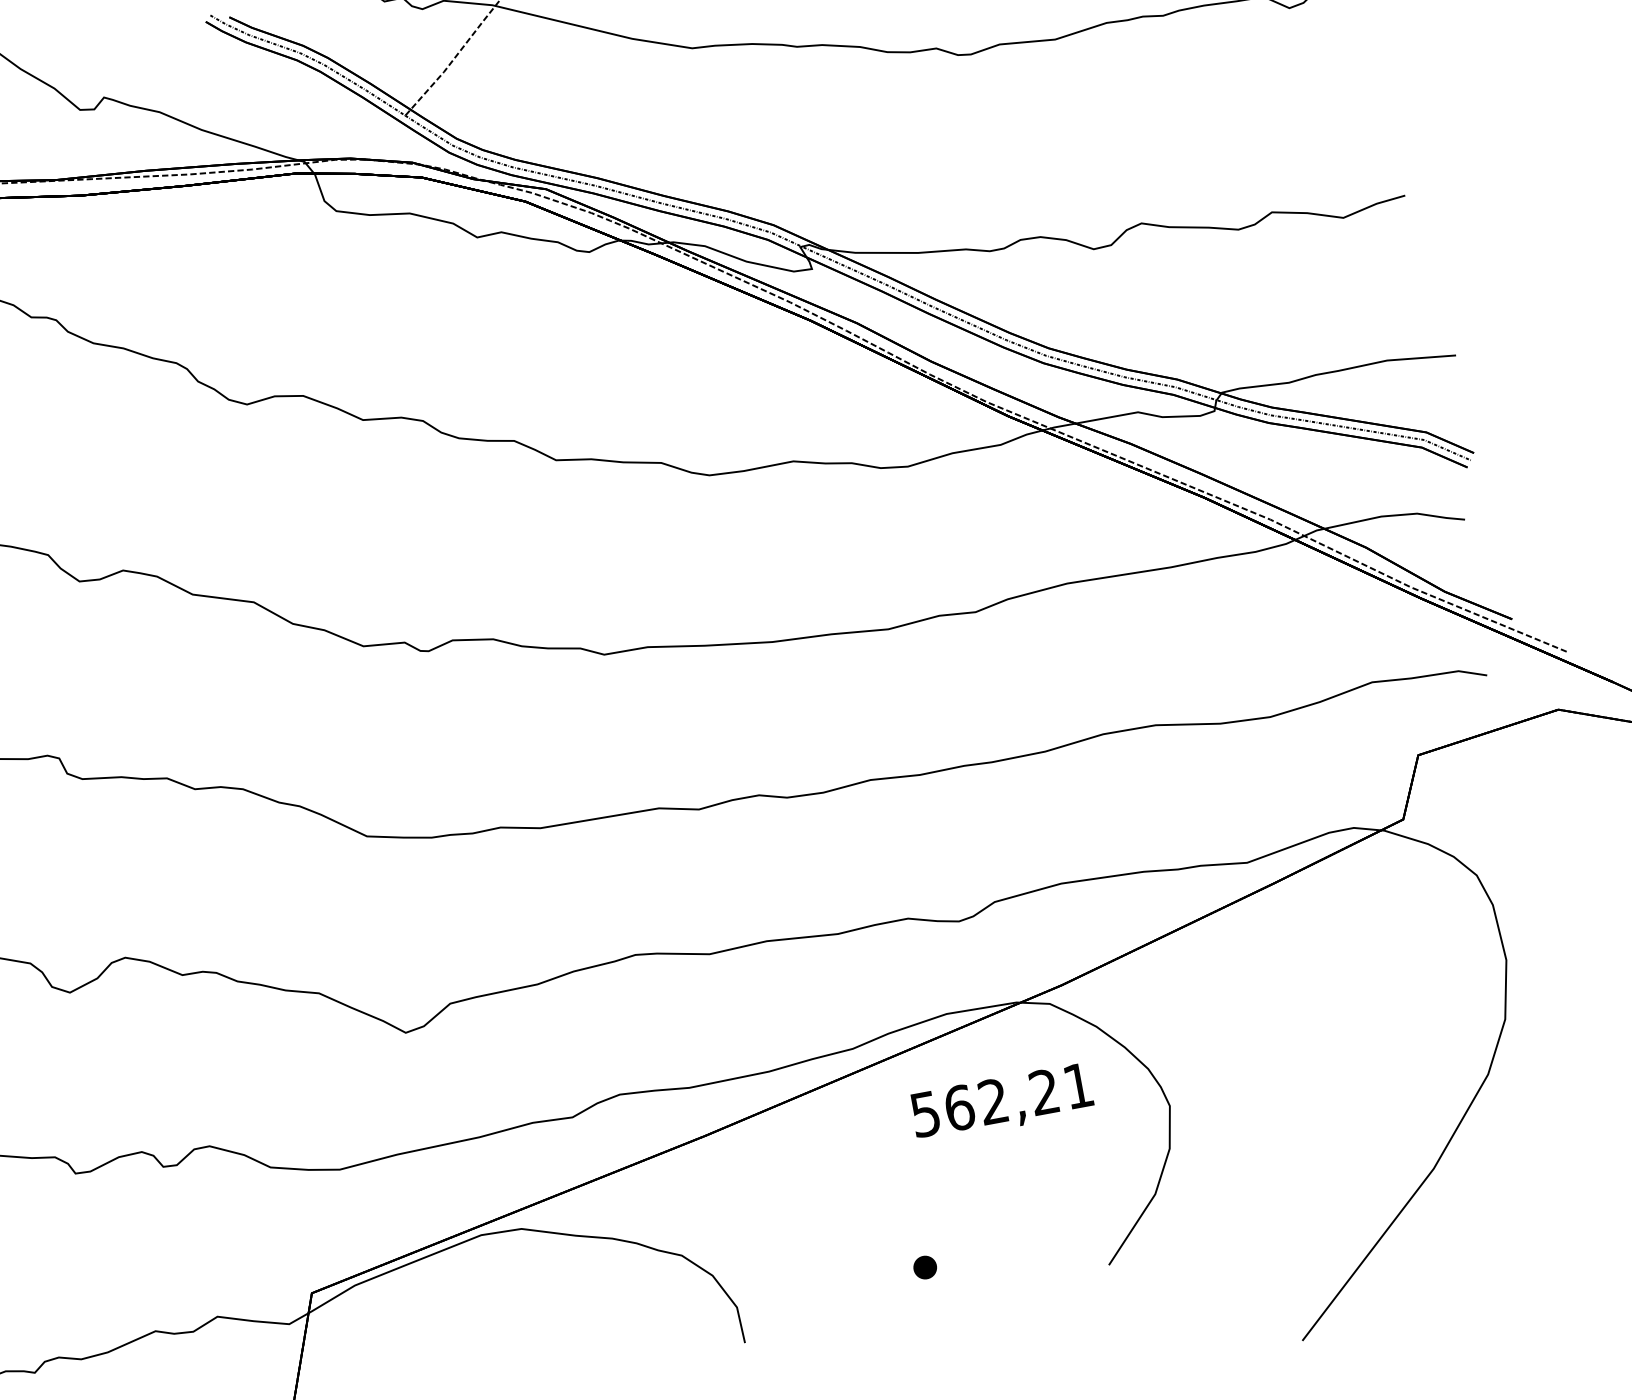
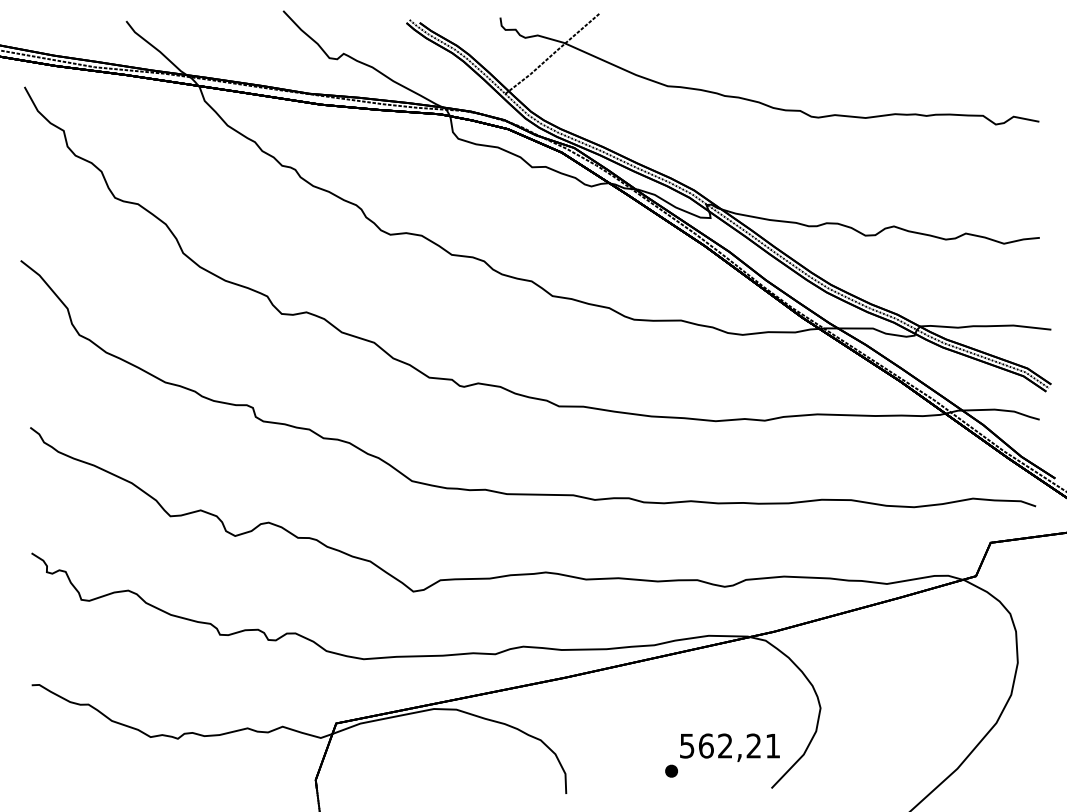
text: (1001, 1102) -> (729, 747), moved

